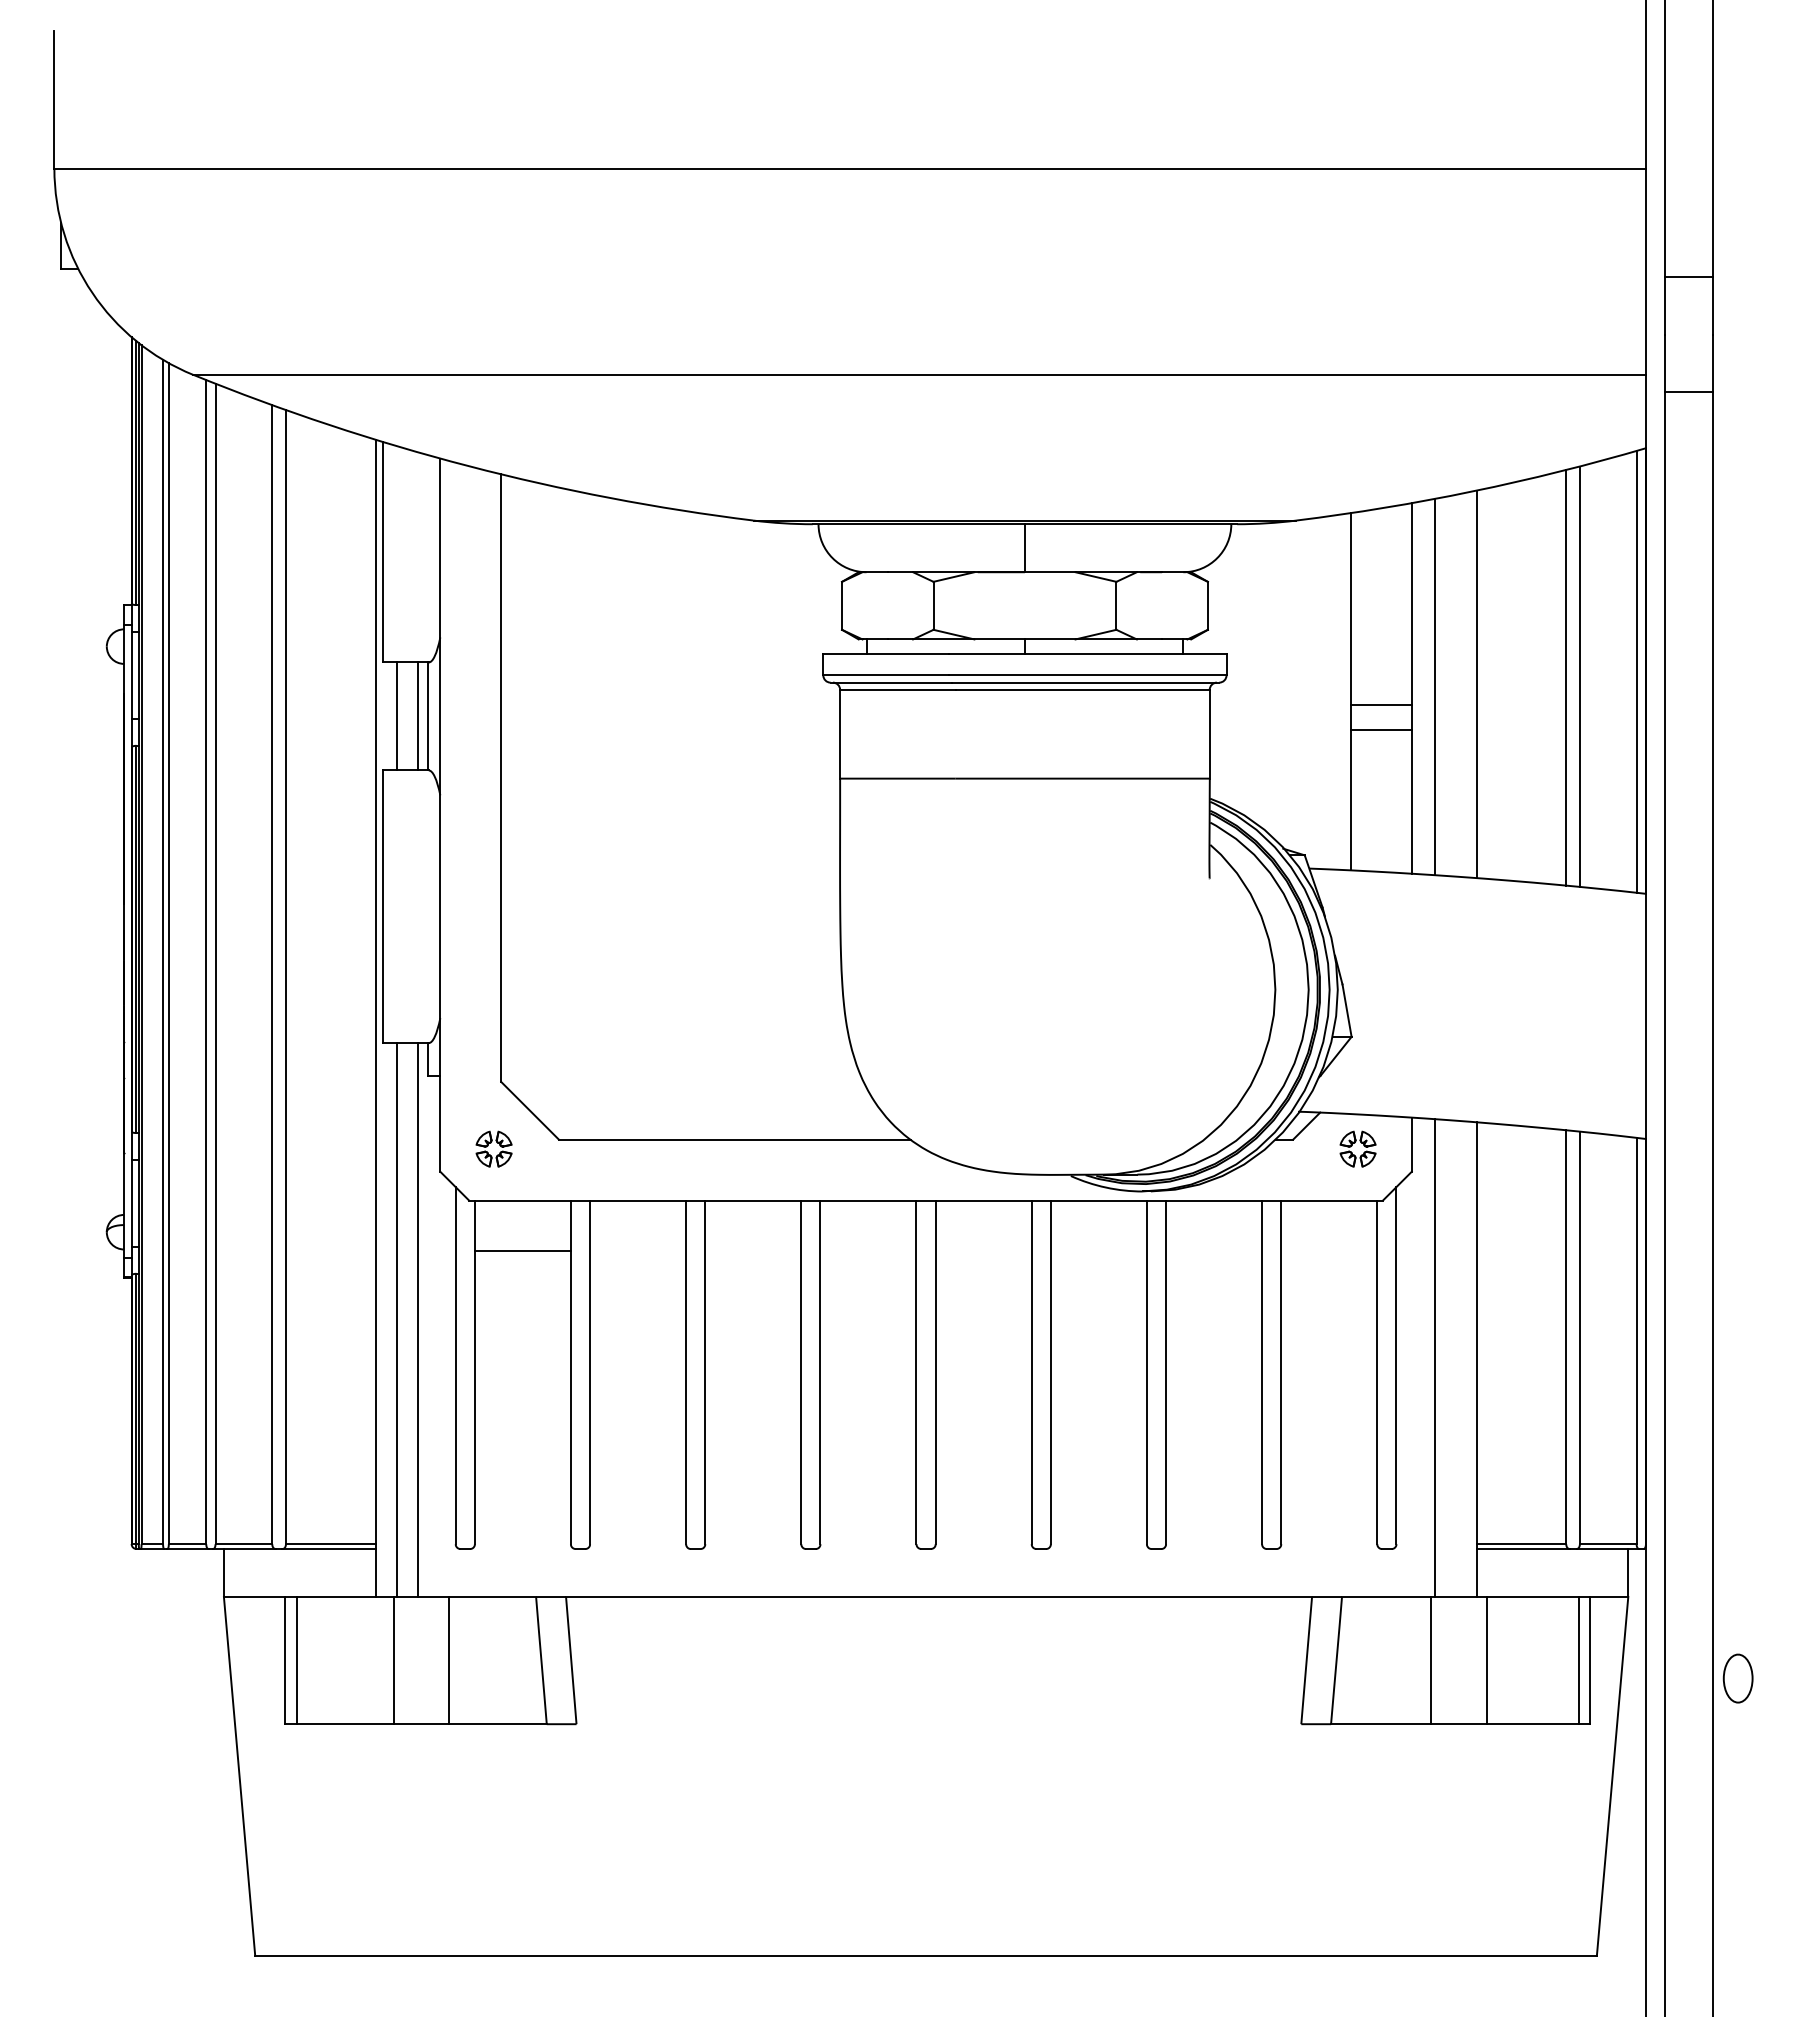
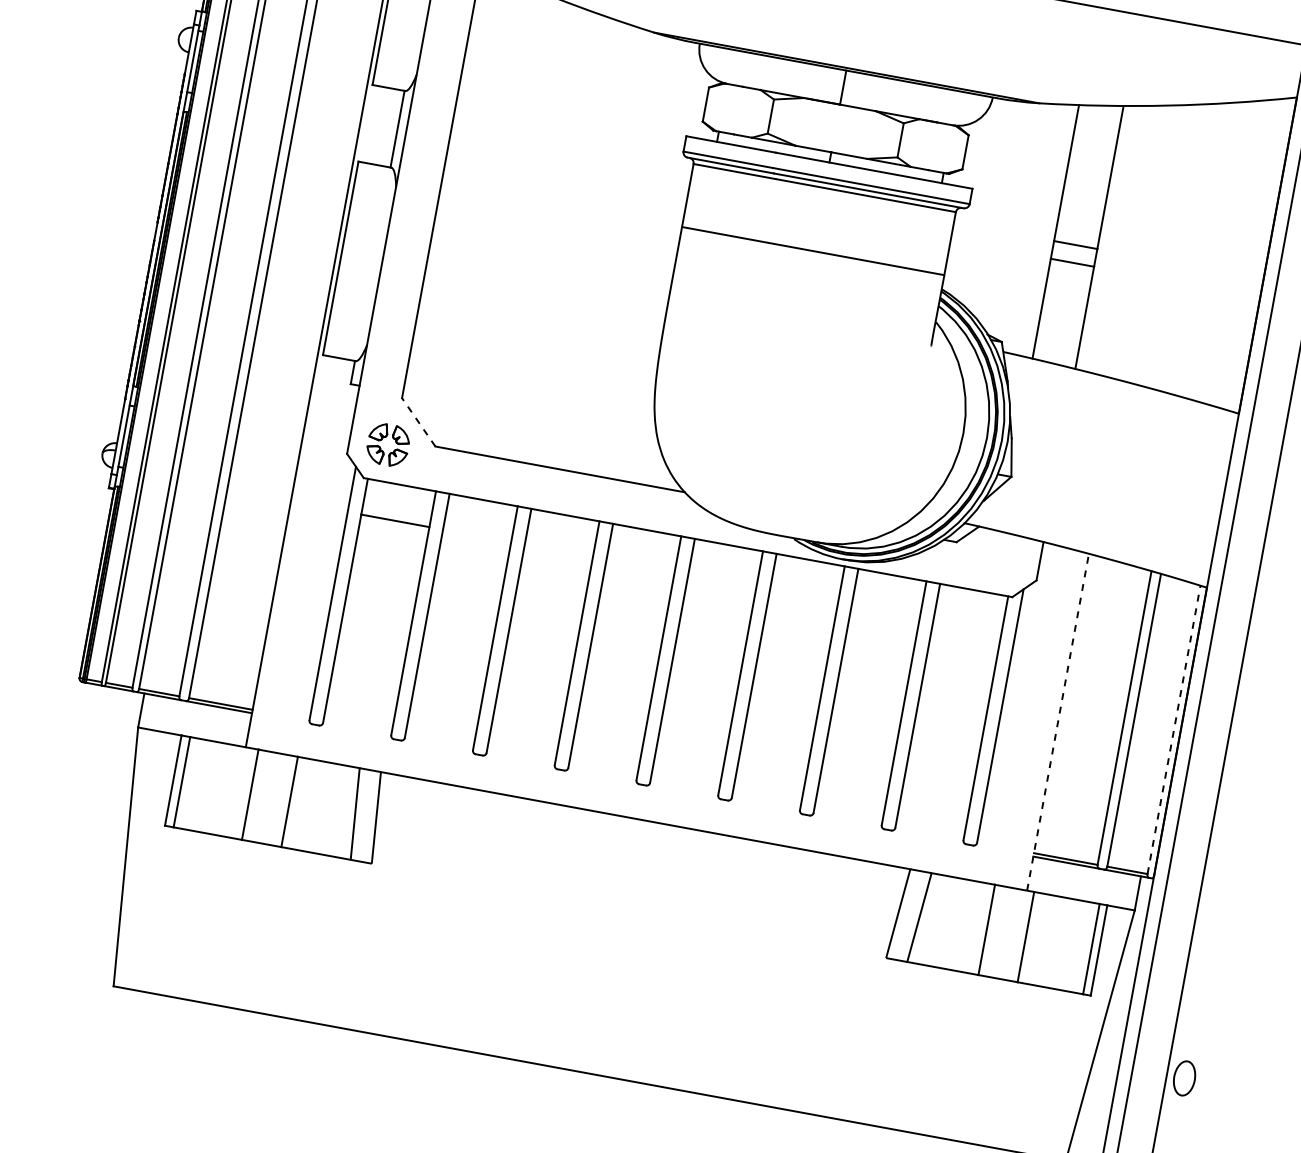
line: (1636, 671) -> (1261, 254), removed
line: (1579, 676) -> (1220, 250), removed
line: (1566, 677) -> (1210, 249), removed
line: (1476, 684) -> (1145, 243), removed
line: (1434, 687) -> (1115, 239), removed
line: (396, 716) -> (375, 125), removed
line: (417, 716) -> (390, 127), removed
line: (530, 1110) -> (419, 422), solid -> dashed
part: (493, 1148) -> (387, 444), size x1.6
part: (1357, 1148) -> (1001, 556), removed
line: (396, 1320) -> (296, 553), removed
line: (417, 1320) -> (311, 556), removed
line: (1636, 1340) -> (1174, 729), solid -> dashed
line: (1434, 1358) -> (1028, 715), removed
line: (1476, 1359) -> (1057, 722), solid -> dashed
part: (1737, 1678) -> (1184, 1078), moved

